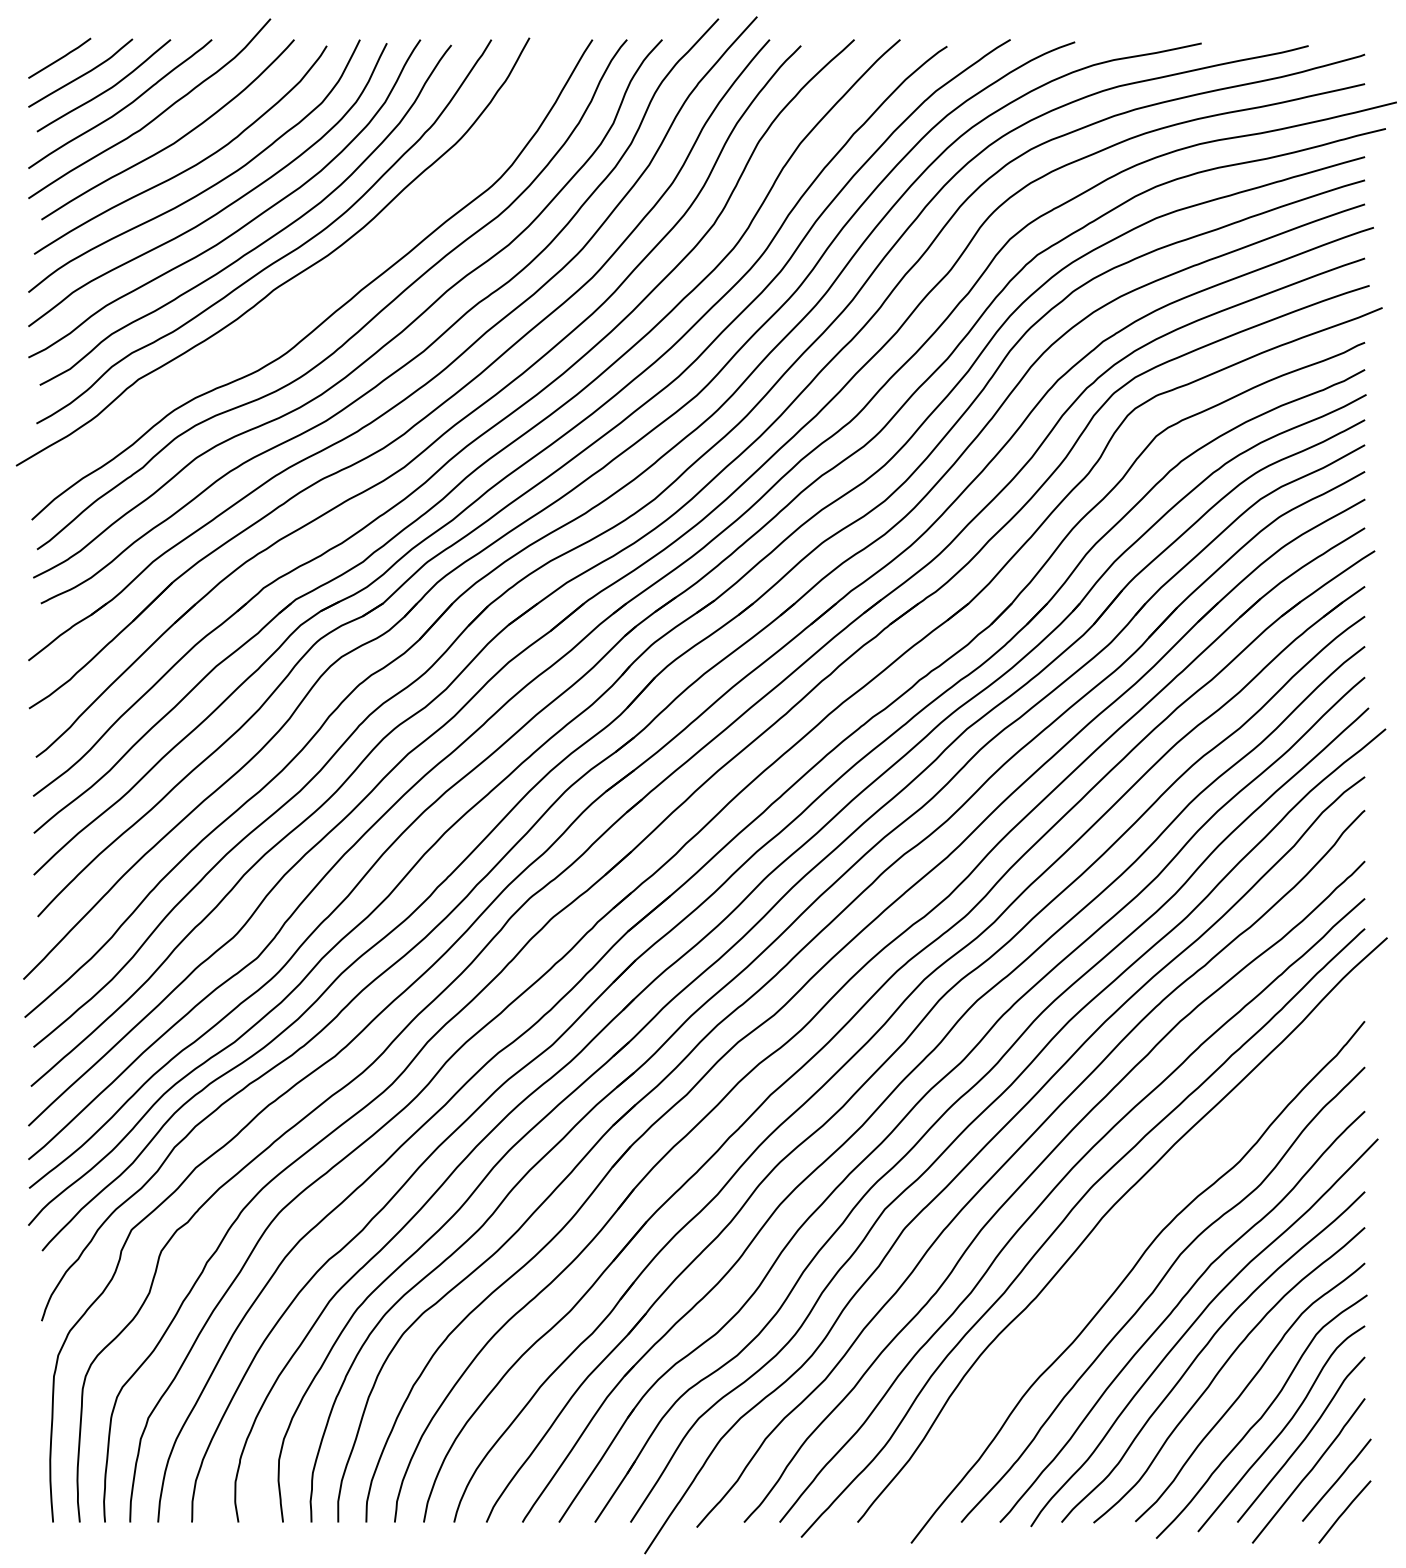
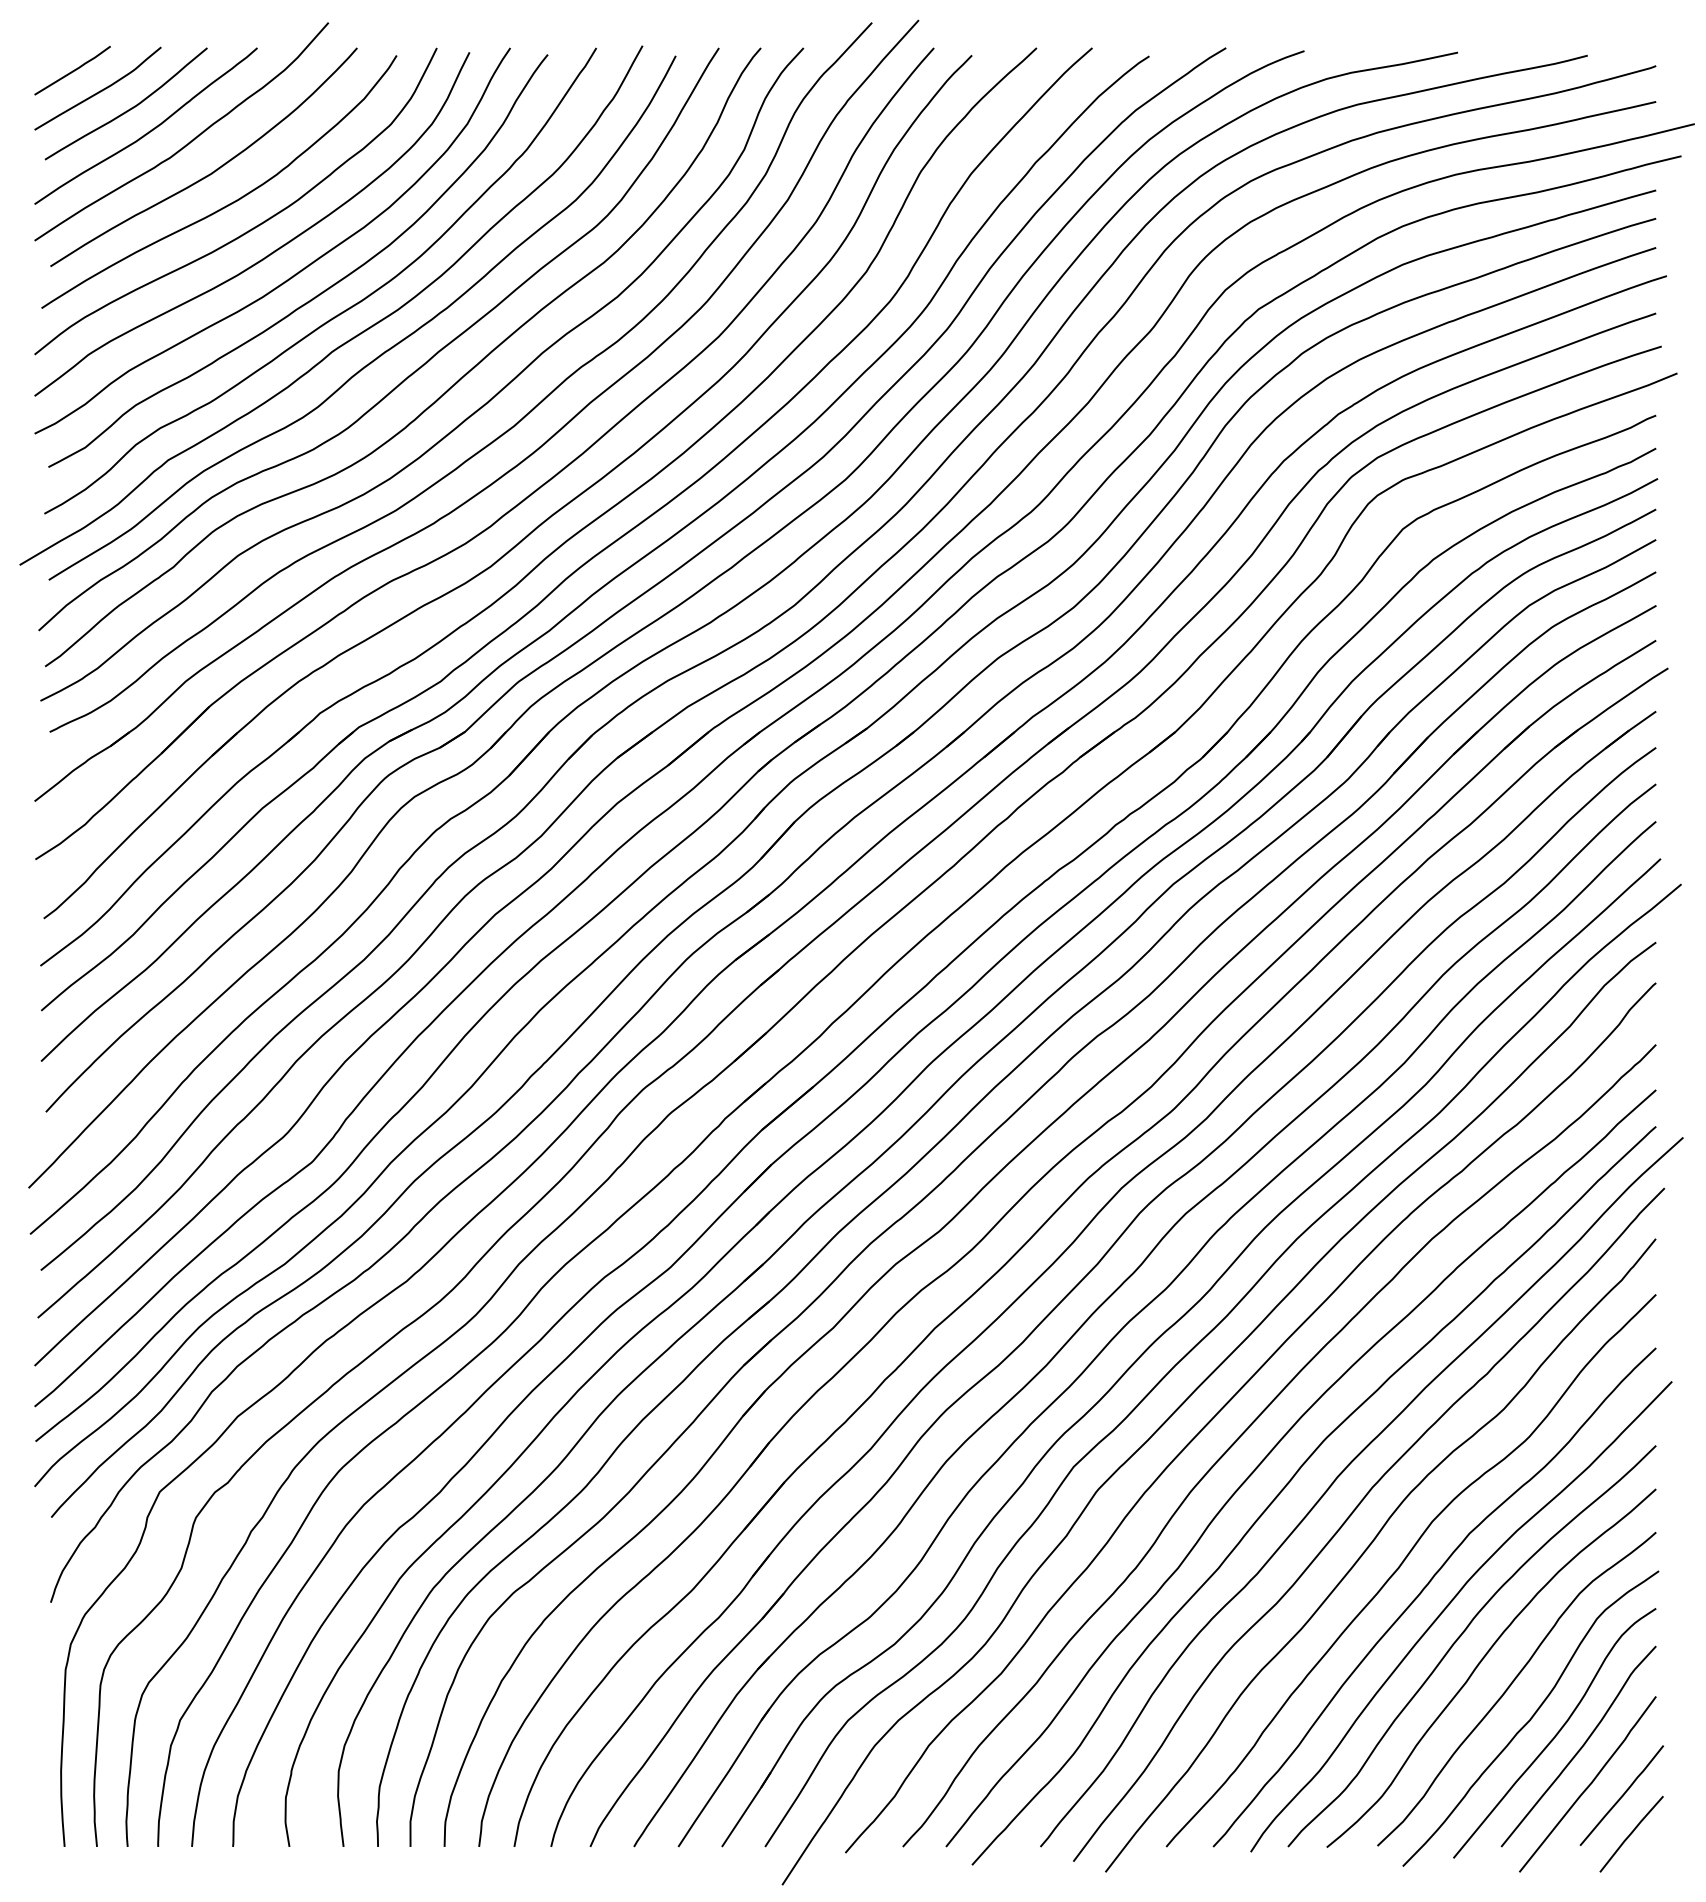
curve: (317, 289) -> (385, 350), added
curve: (1115, 1247) -> (1353, 1513), added

